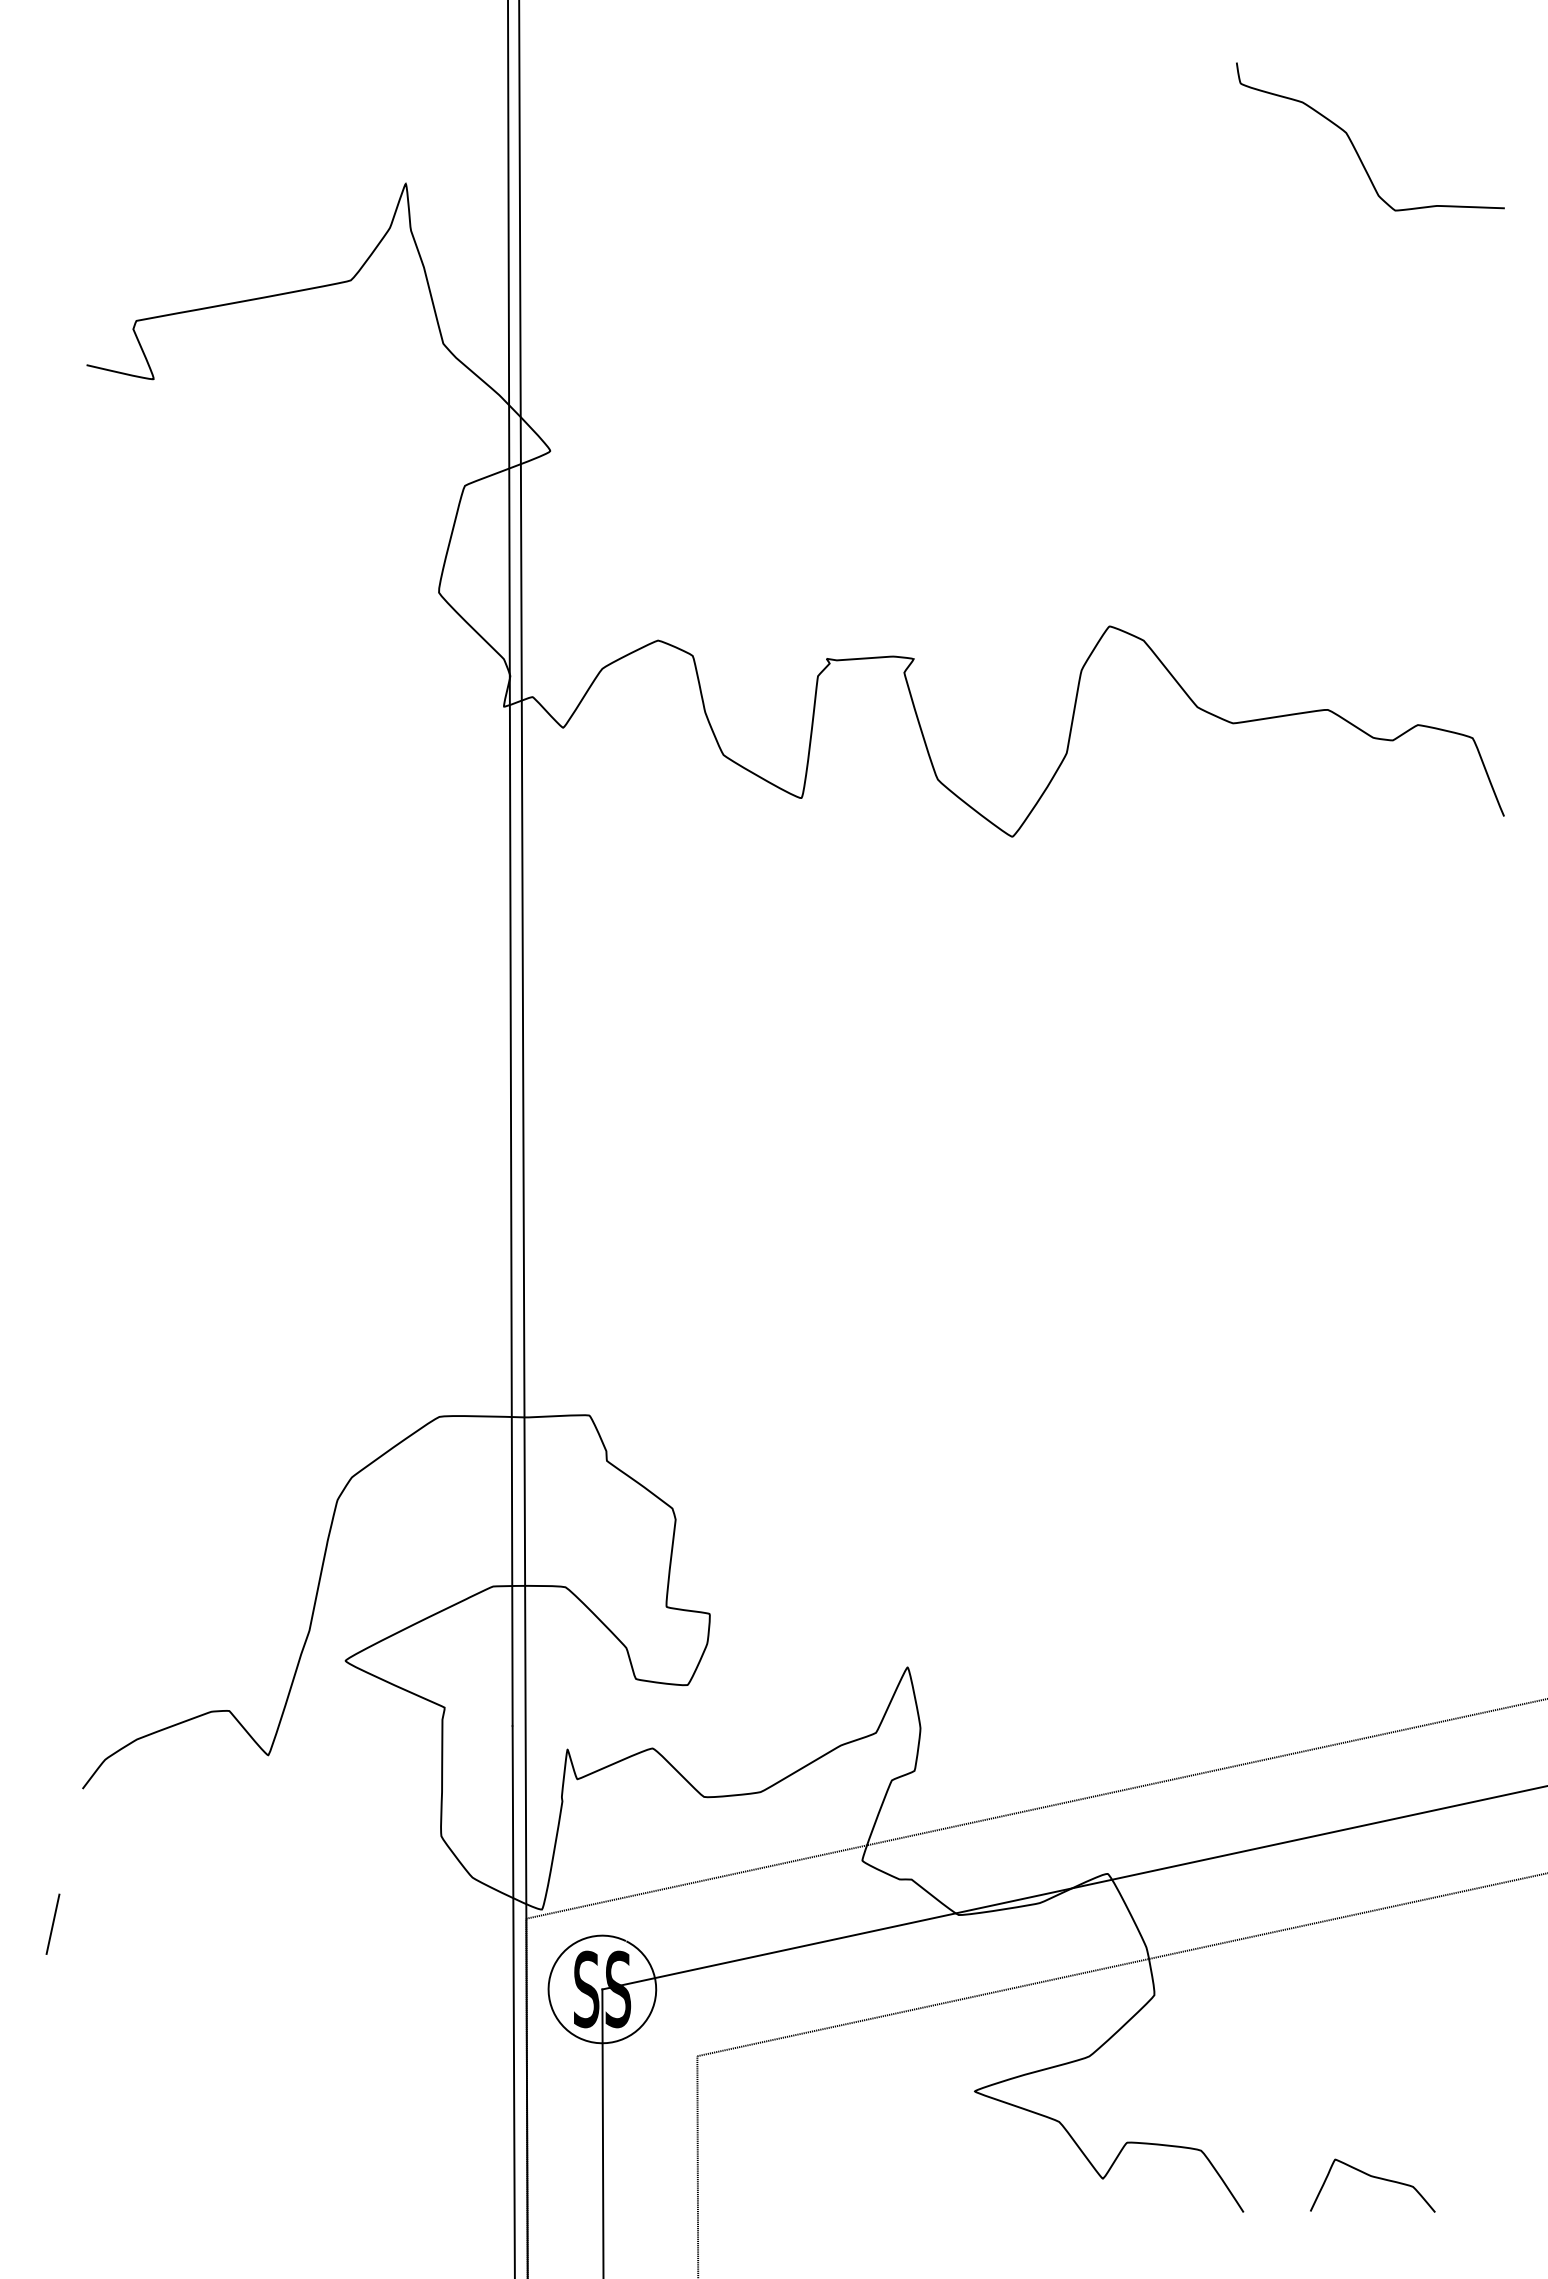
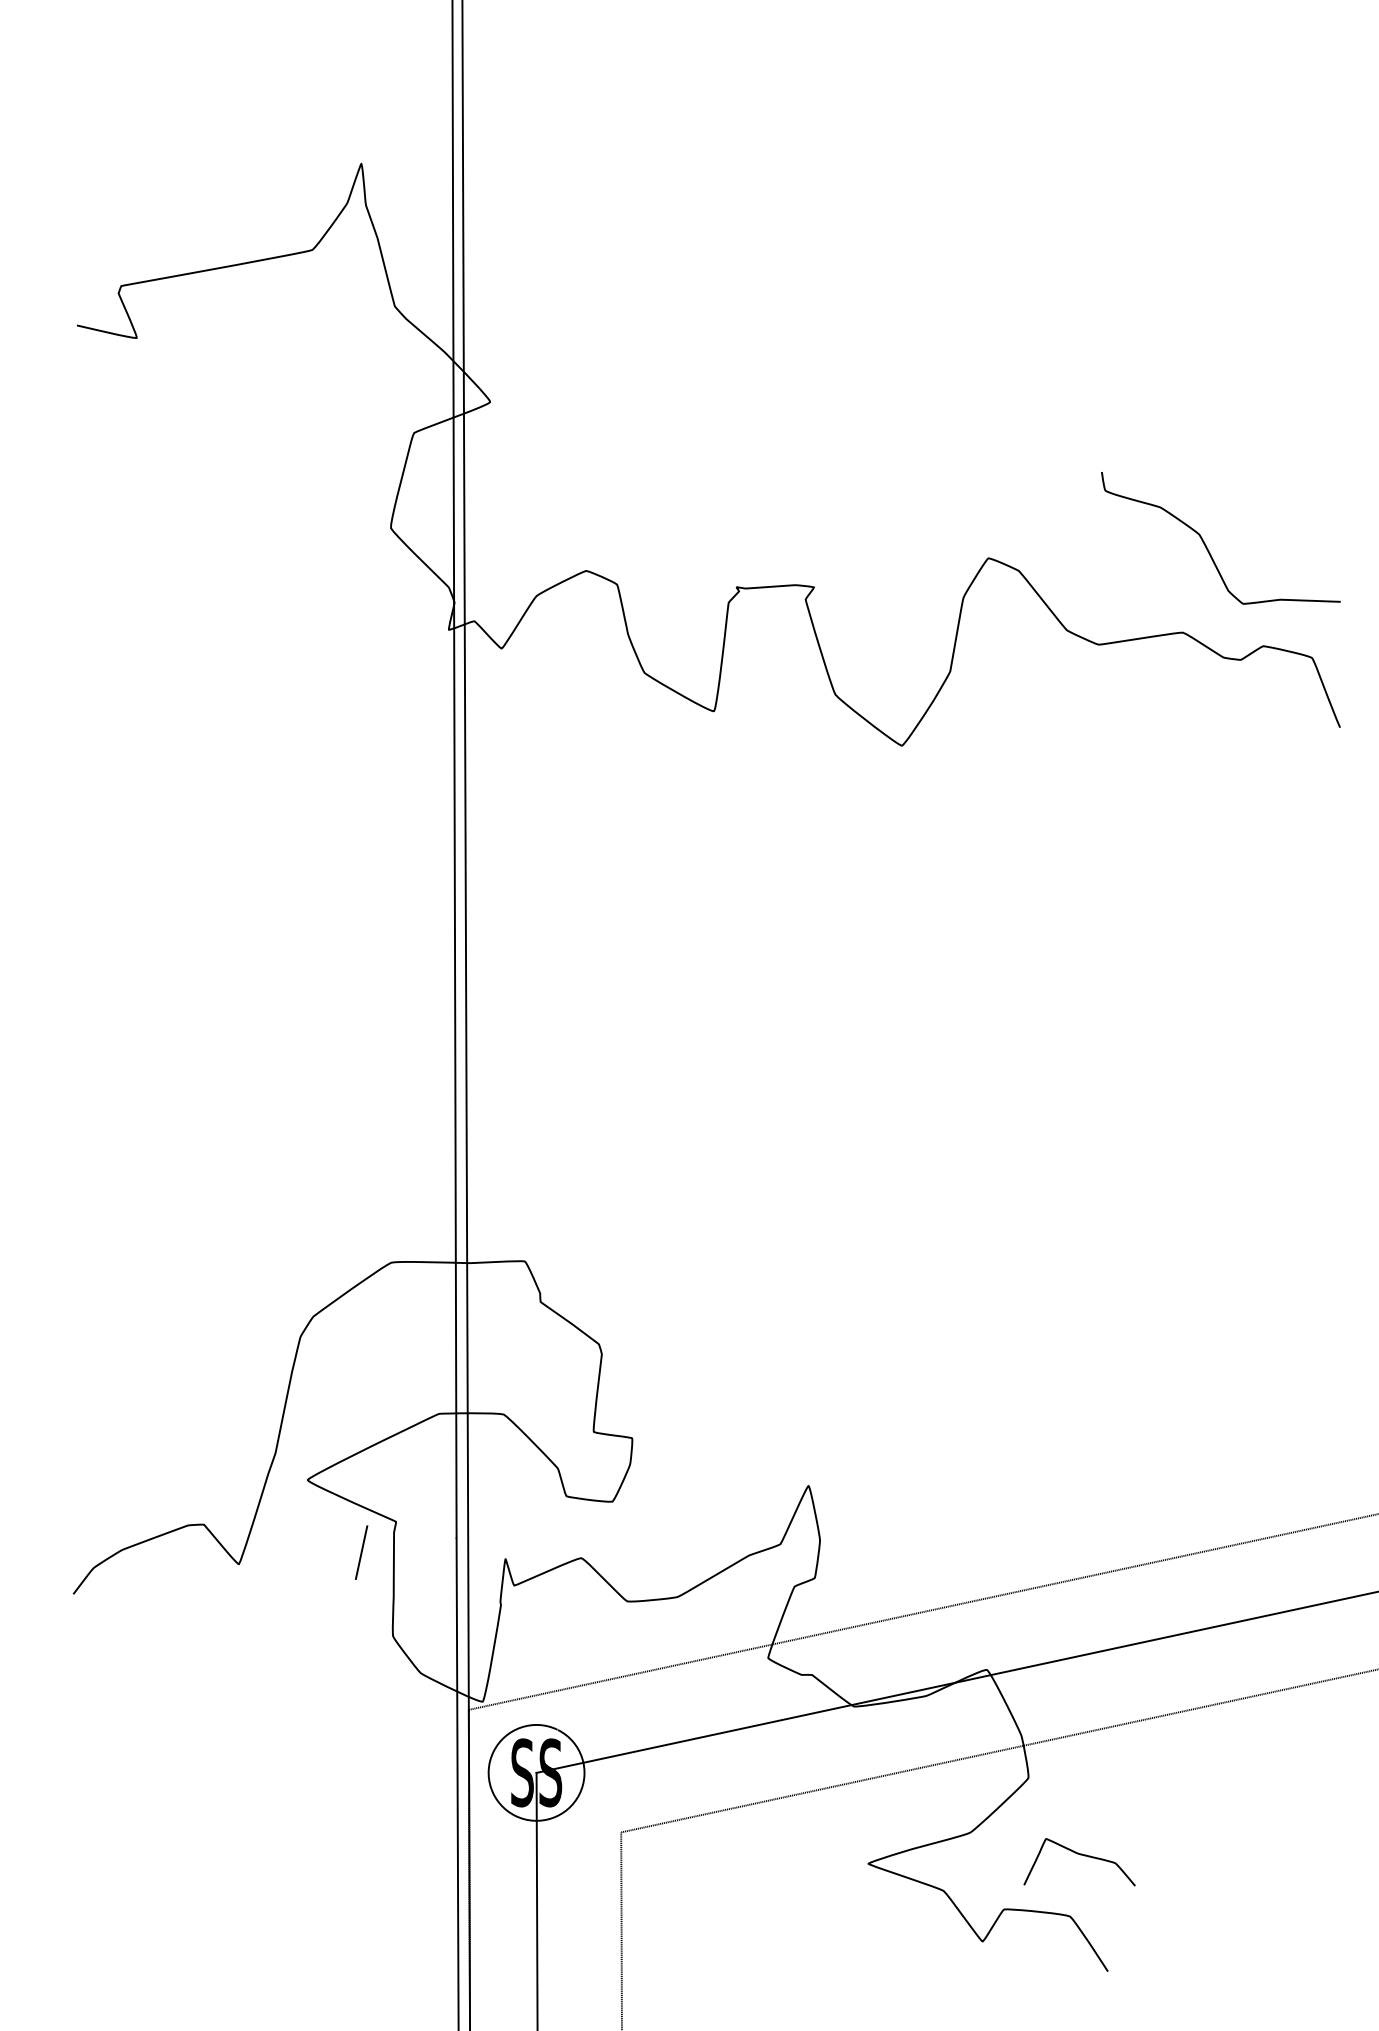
curve: (1354, 145) -> (1206, 545), moved
line: (52, 1923) -> (361, 1551), moved
curve: (1375, 2178) -> (1082, 1855), moved

